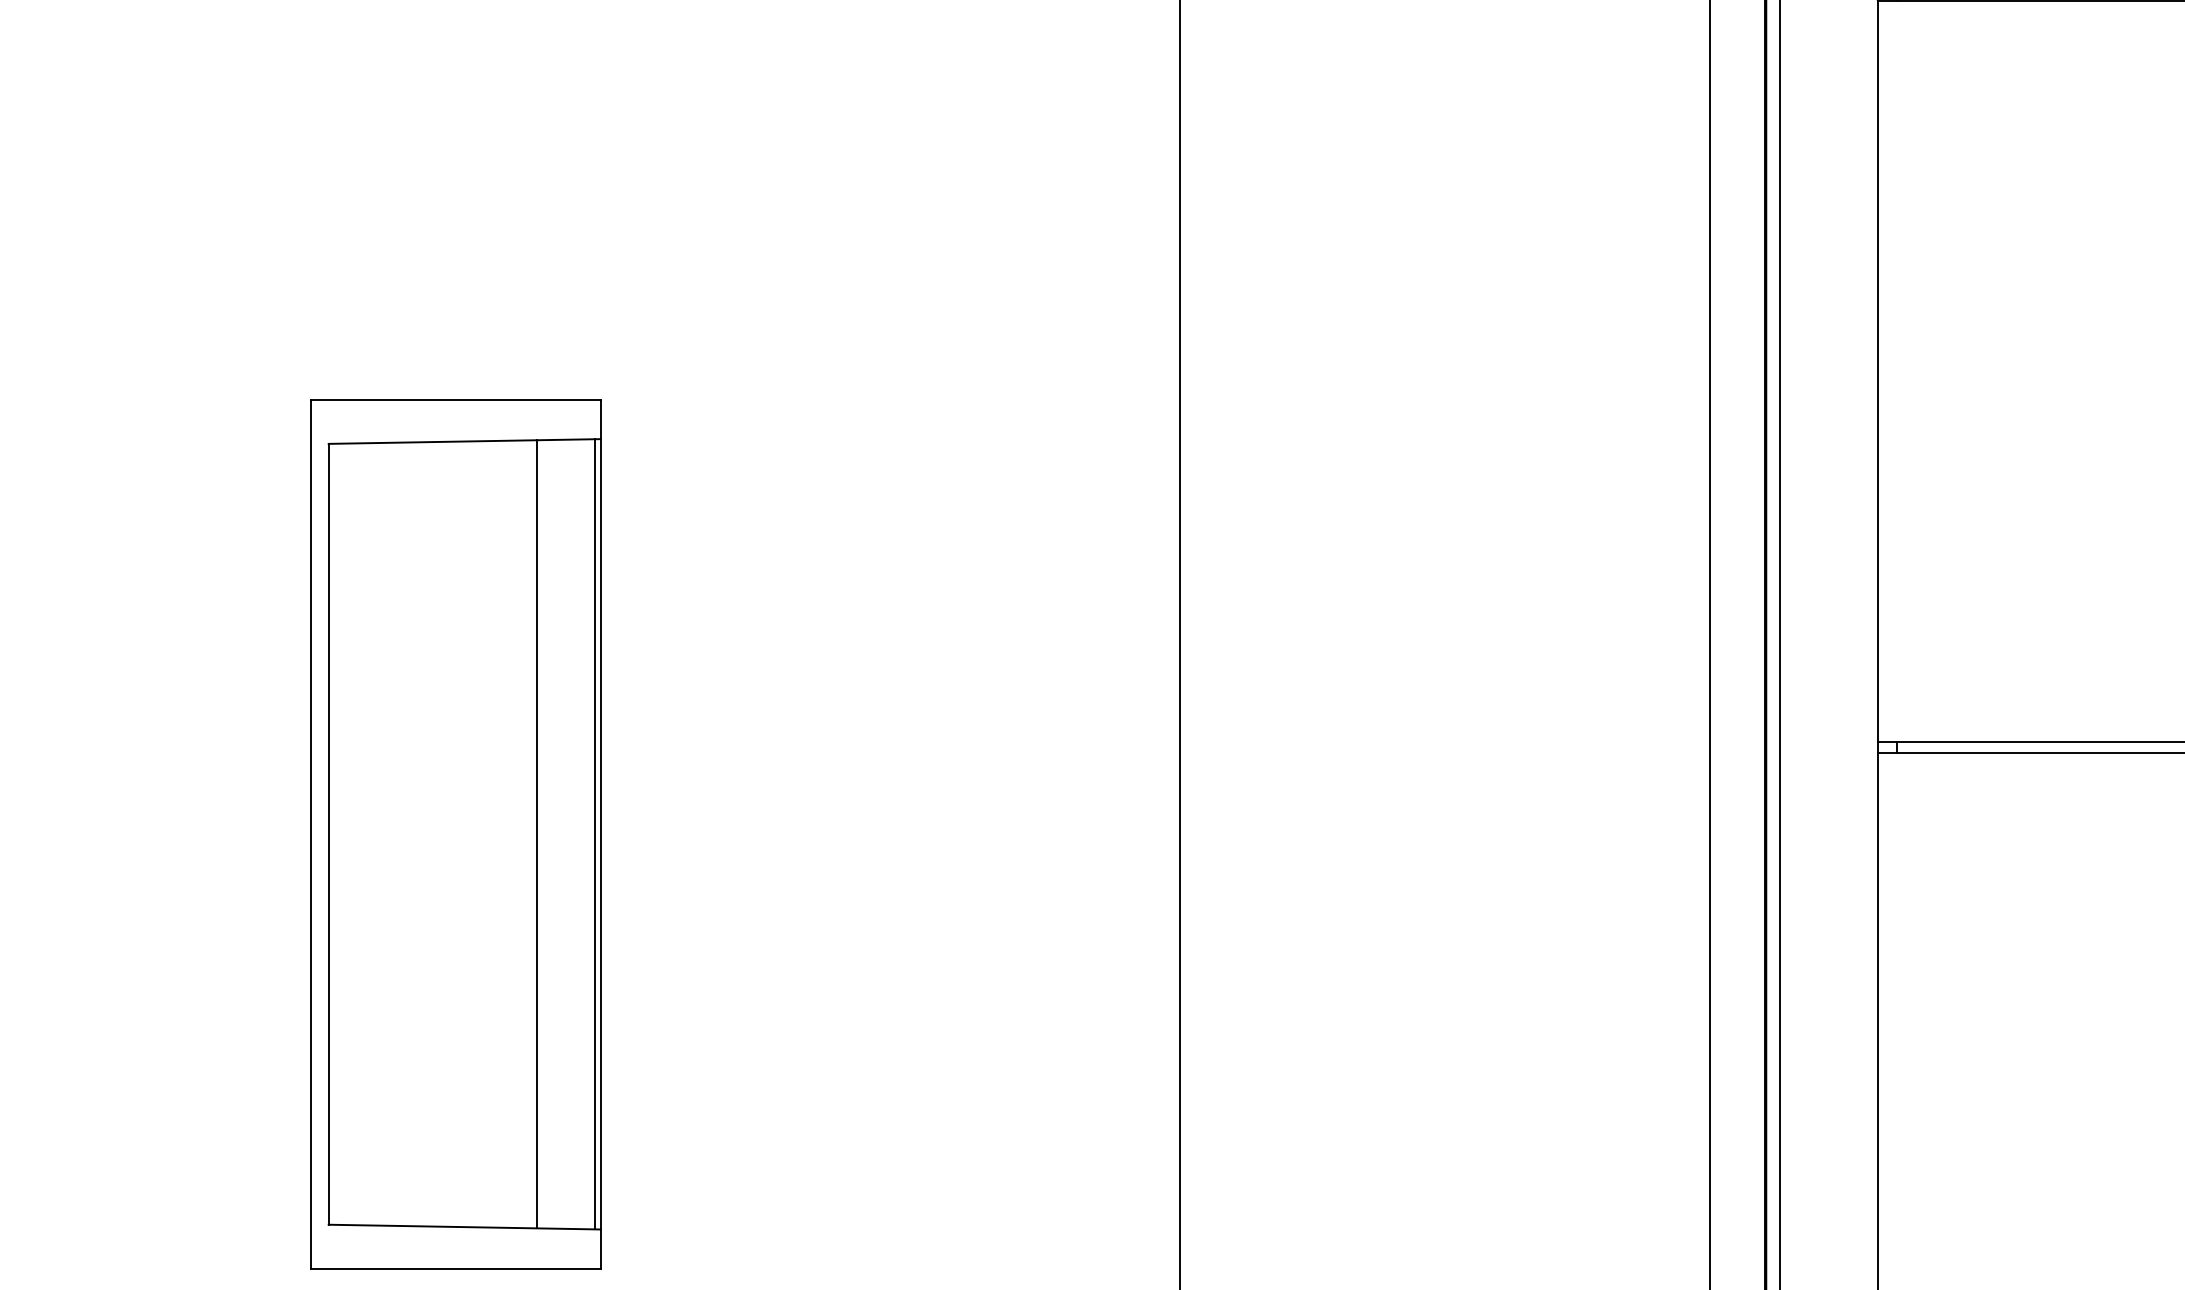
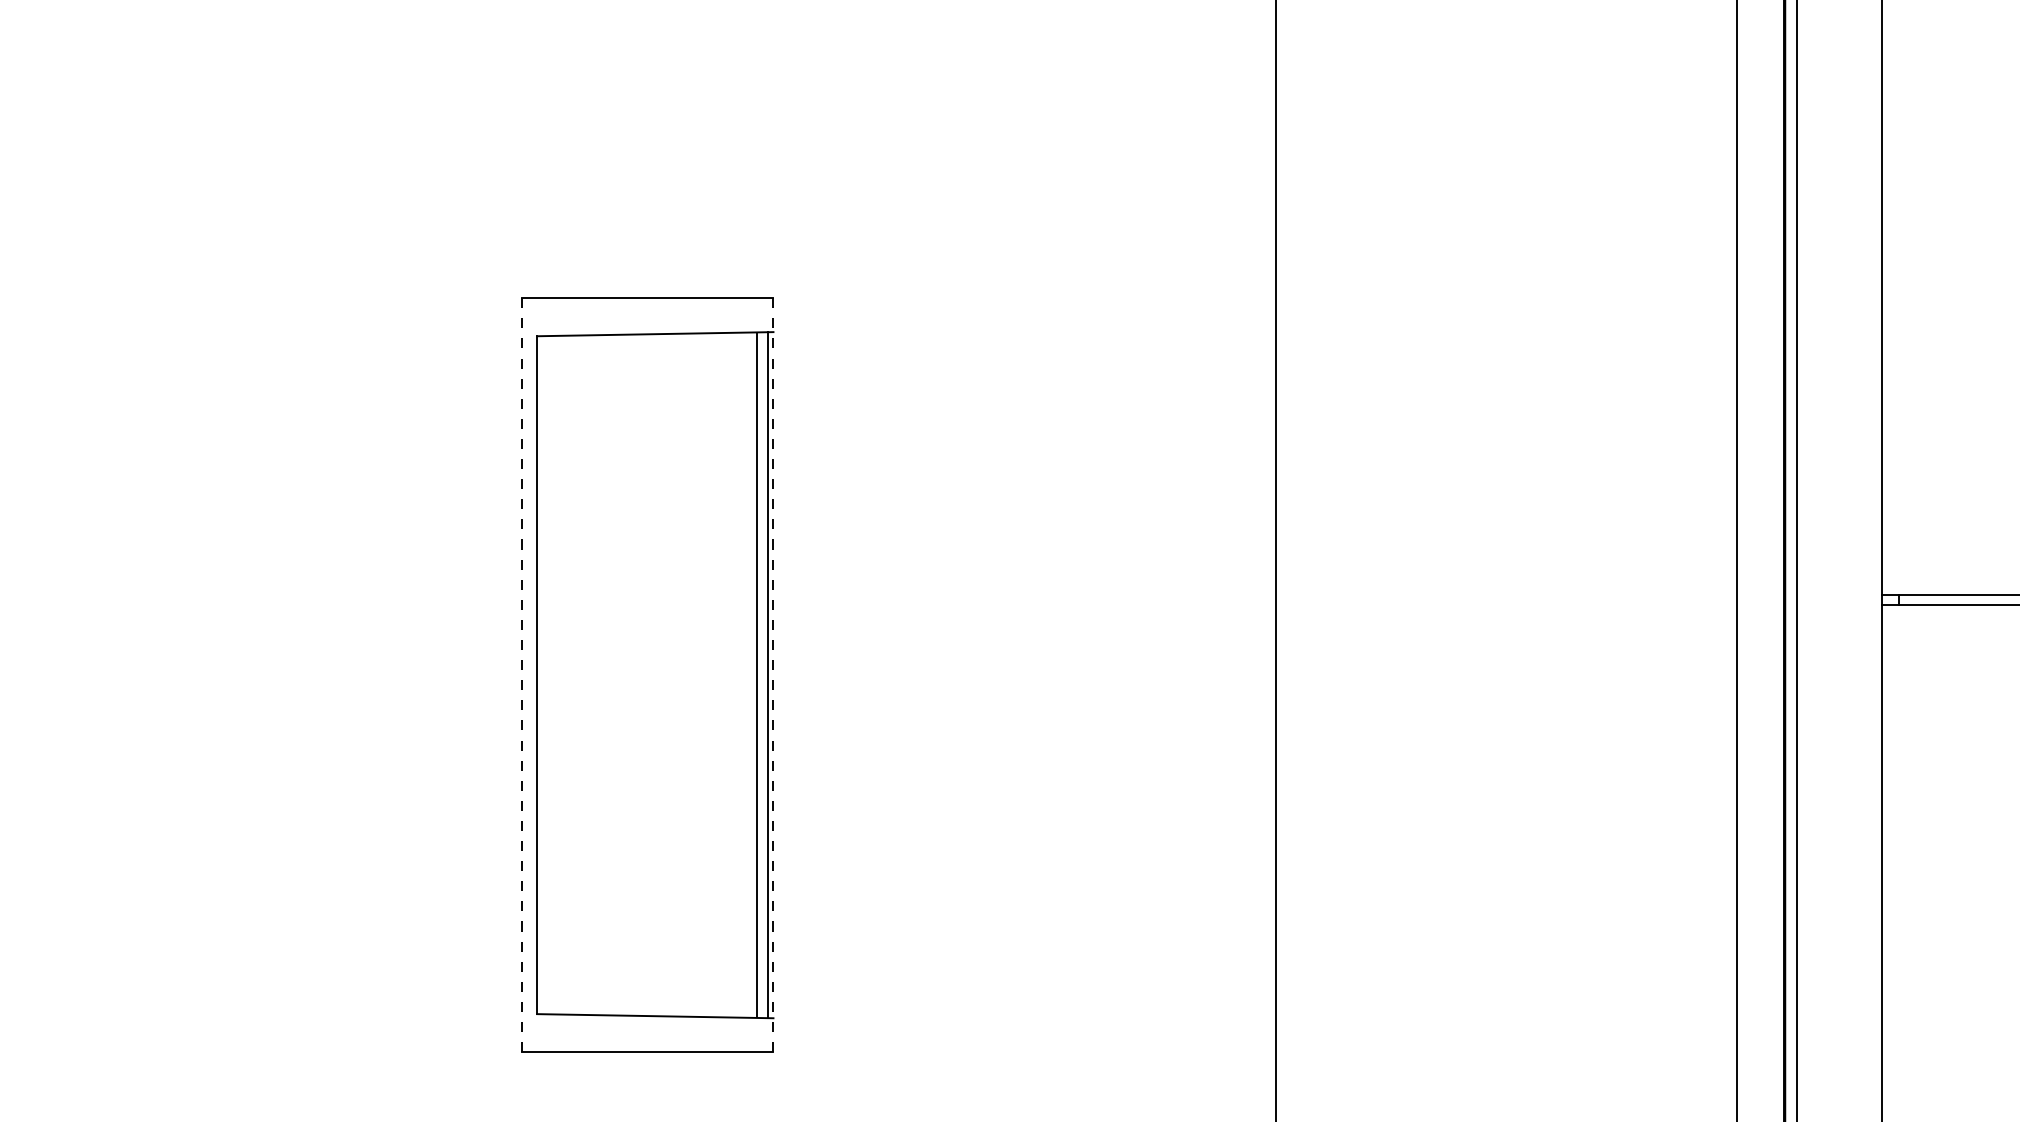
line: (311, 834) -> (522, 675), solid -> dashed
line: (537, 834) -> (757, 675), moved
line: (600, 834) -> (773, 675), solid -> dashed

